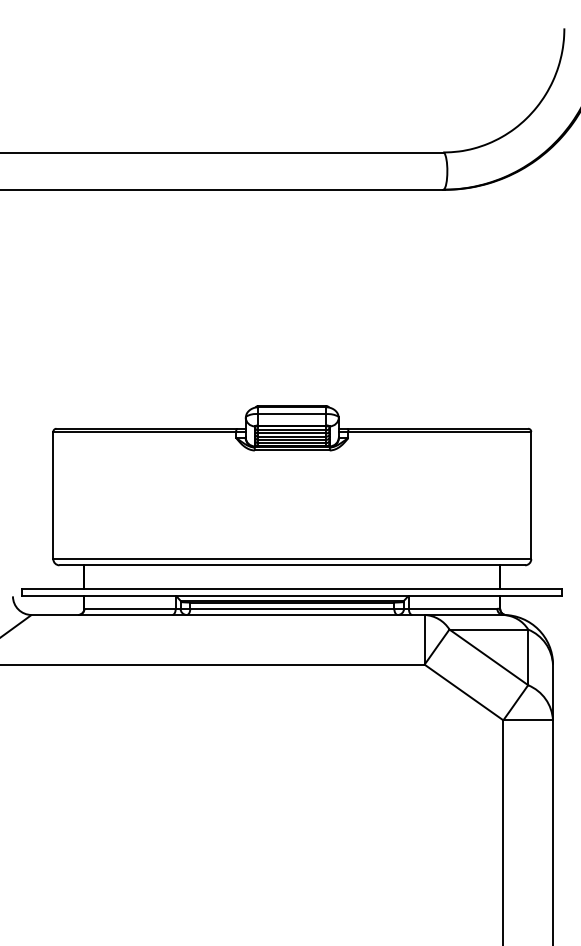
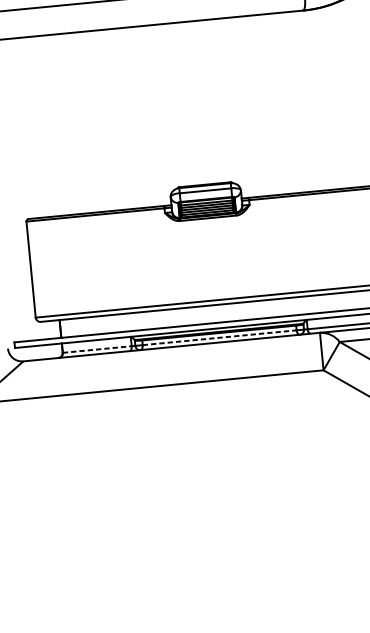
line: (130, 608) -> (97, 349), solid -> dashed
line: (292, 608) -> (219, 337), solid -> dashed

